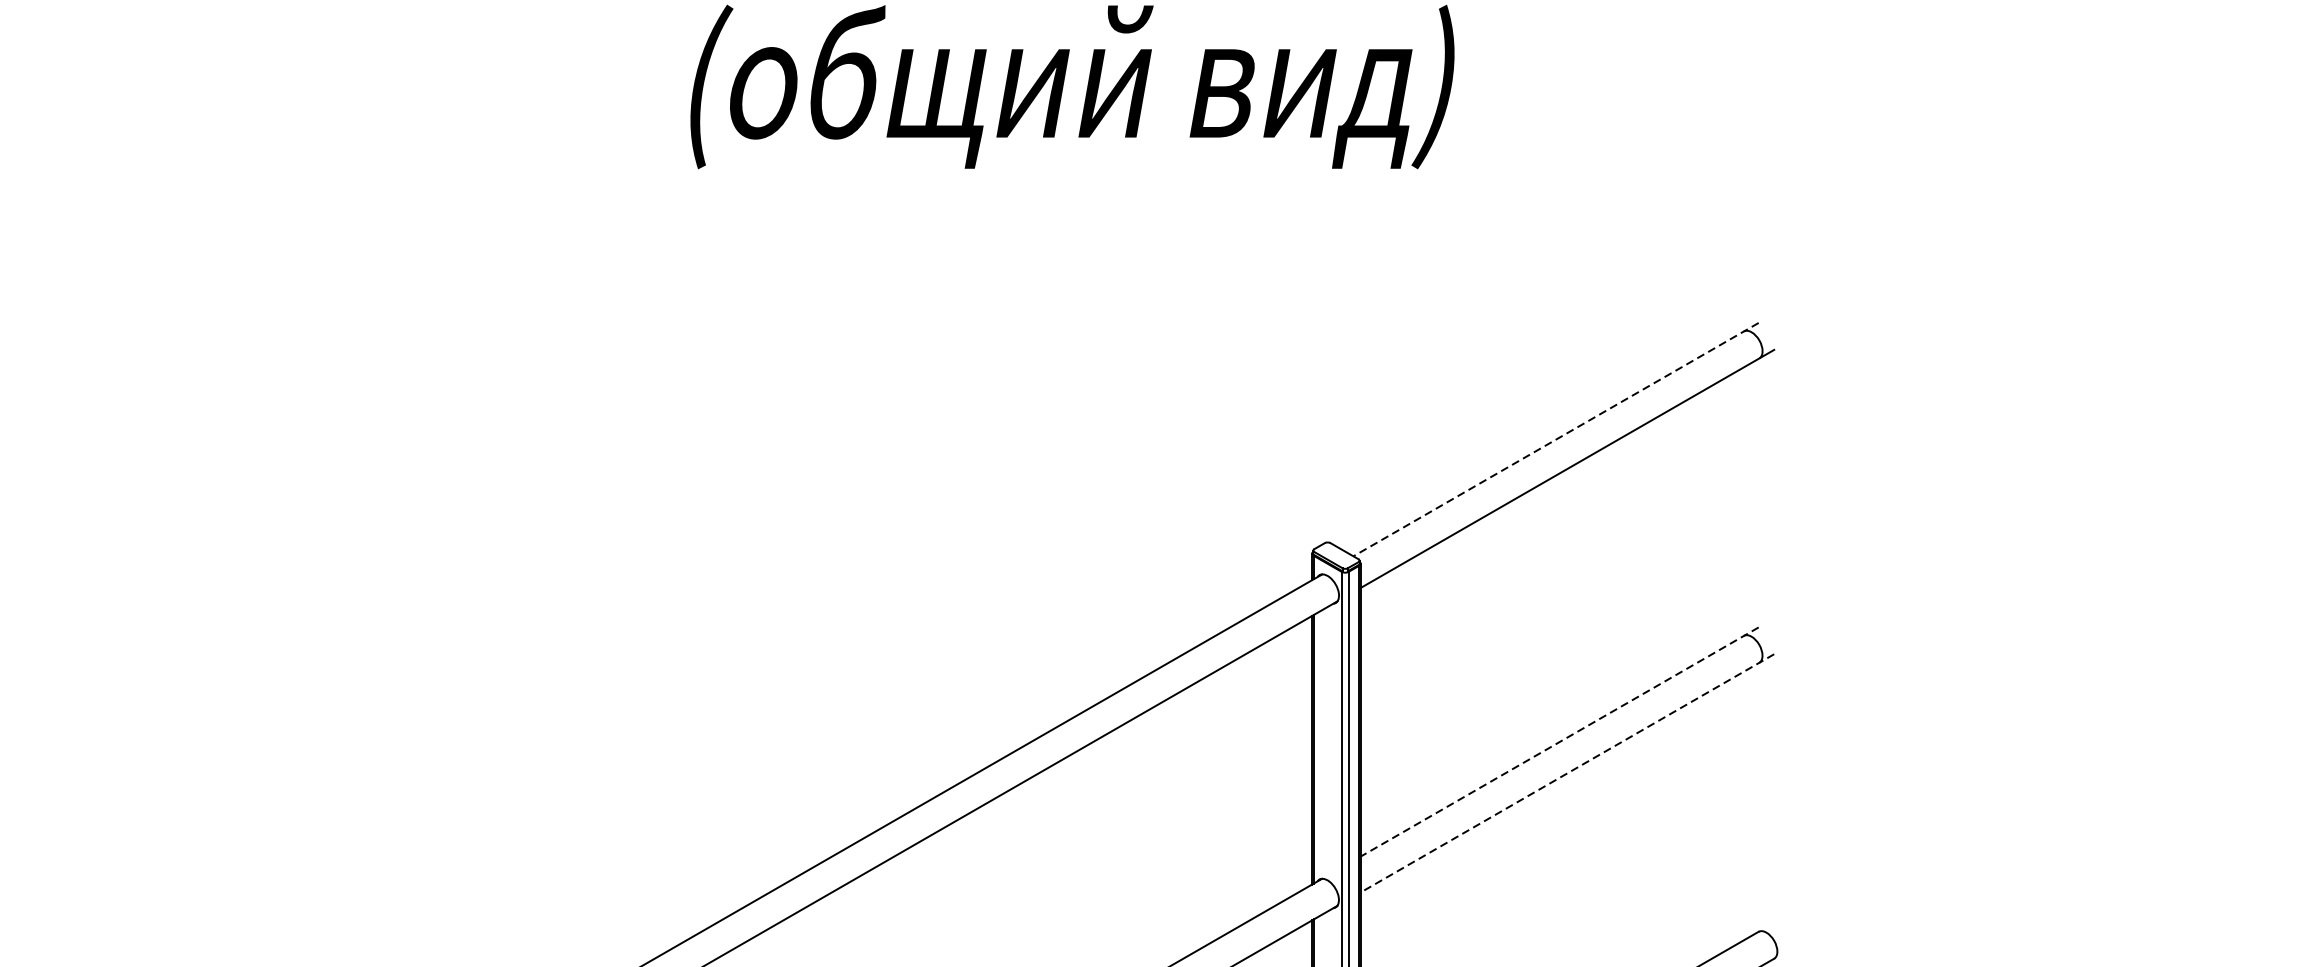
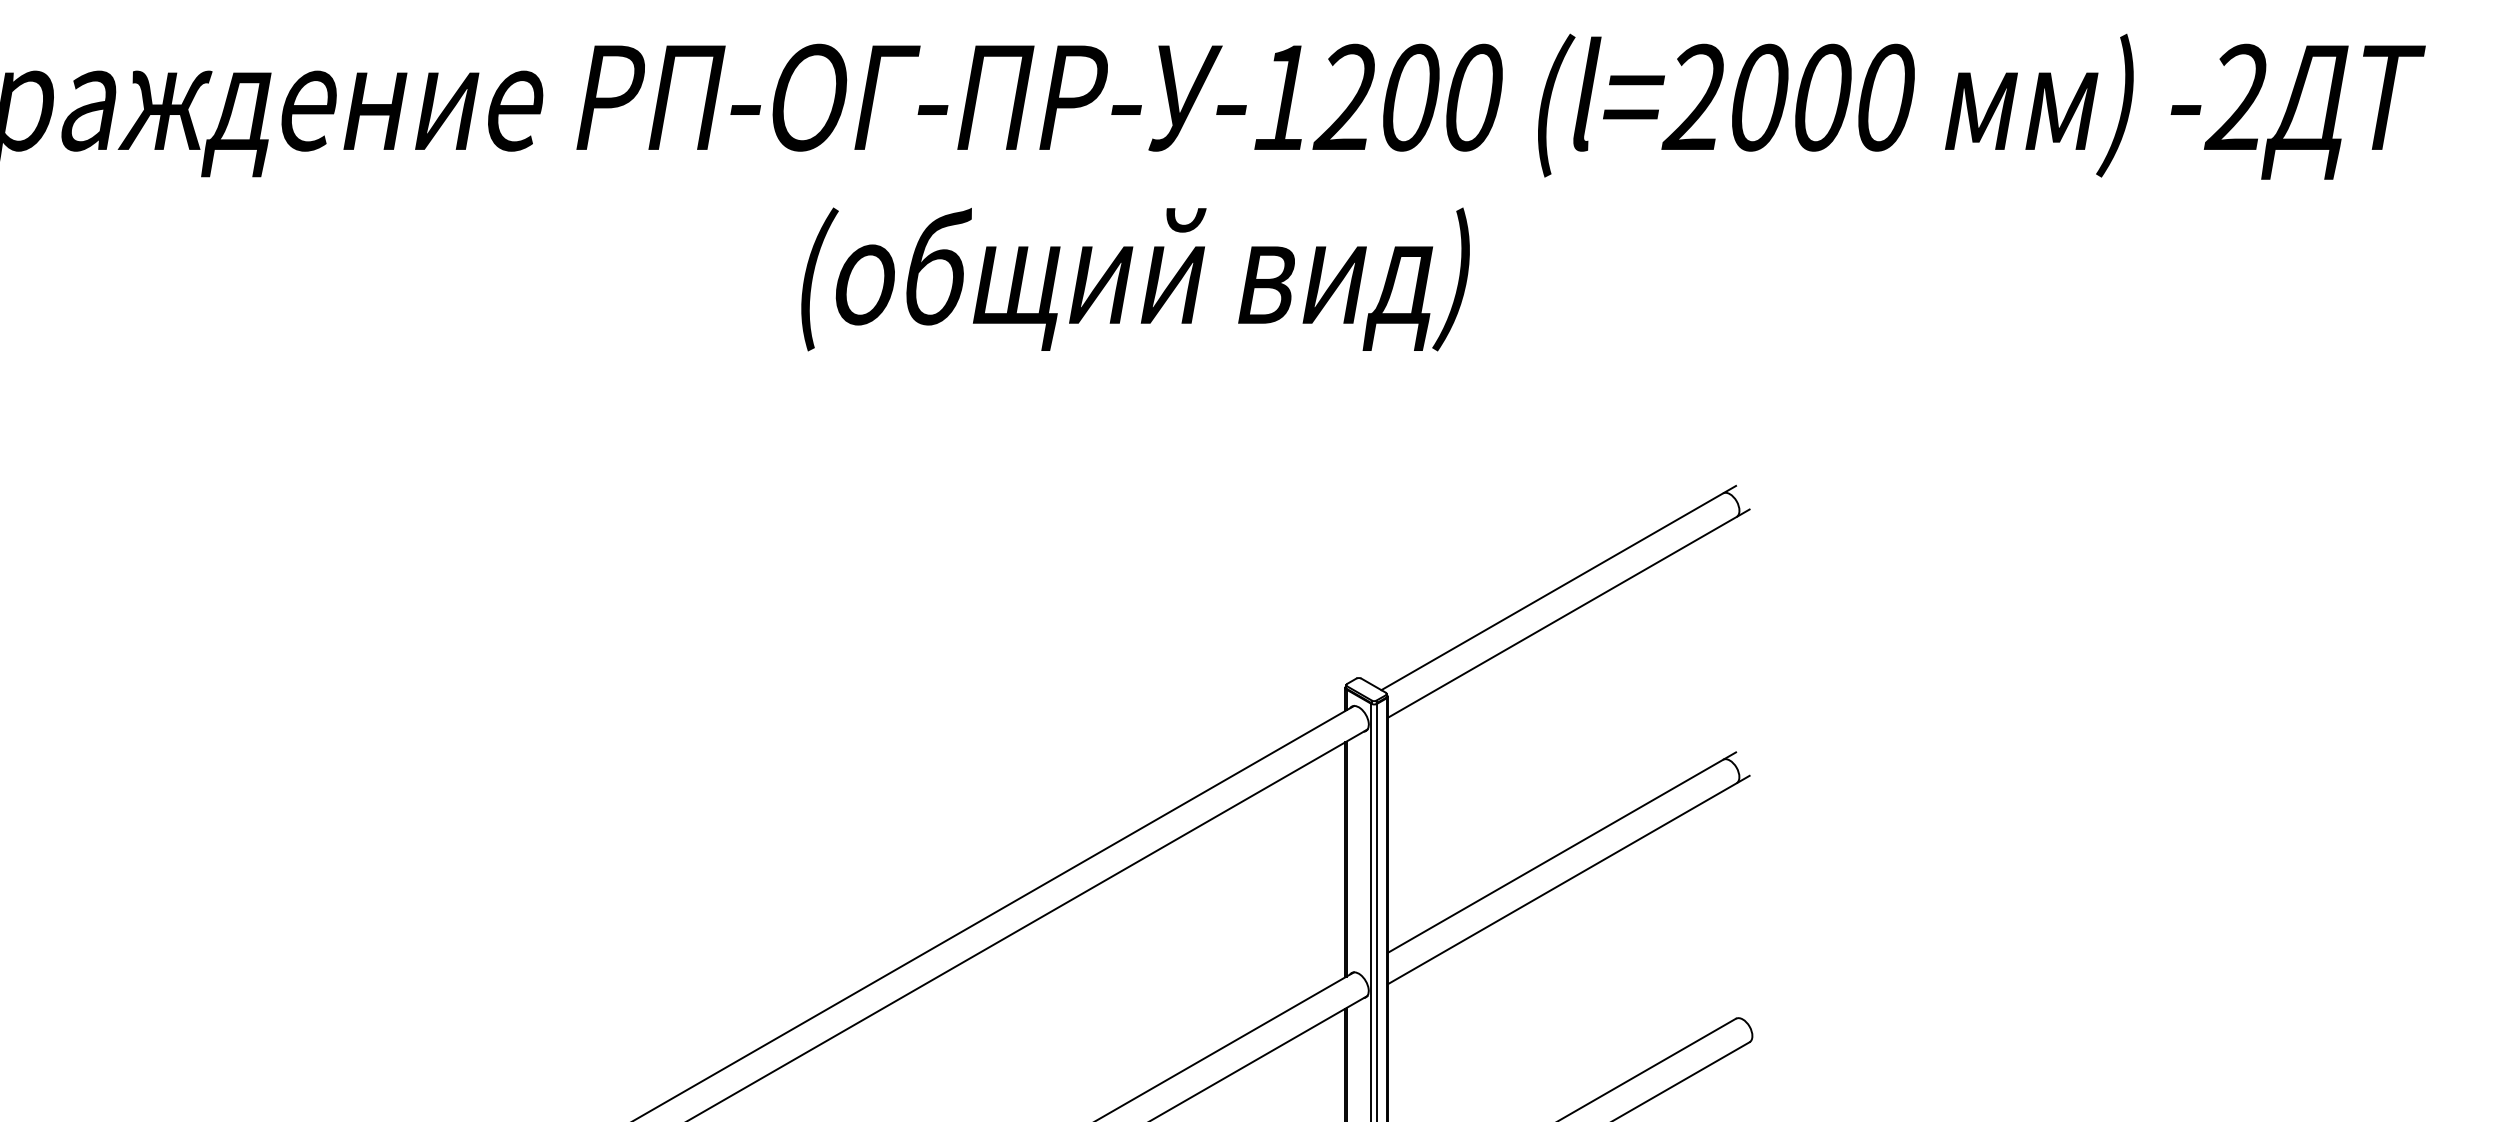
line: (1555, 440) -> (1558, 588), dashed -> solid
line: (1559, 741) -> (1561, 852), dashed -> solid
line: (1567, 773) -> (1568, 880), dashed -> solid

